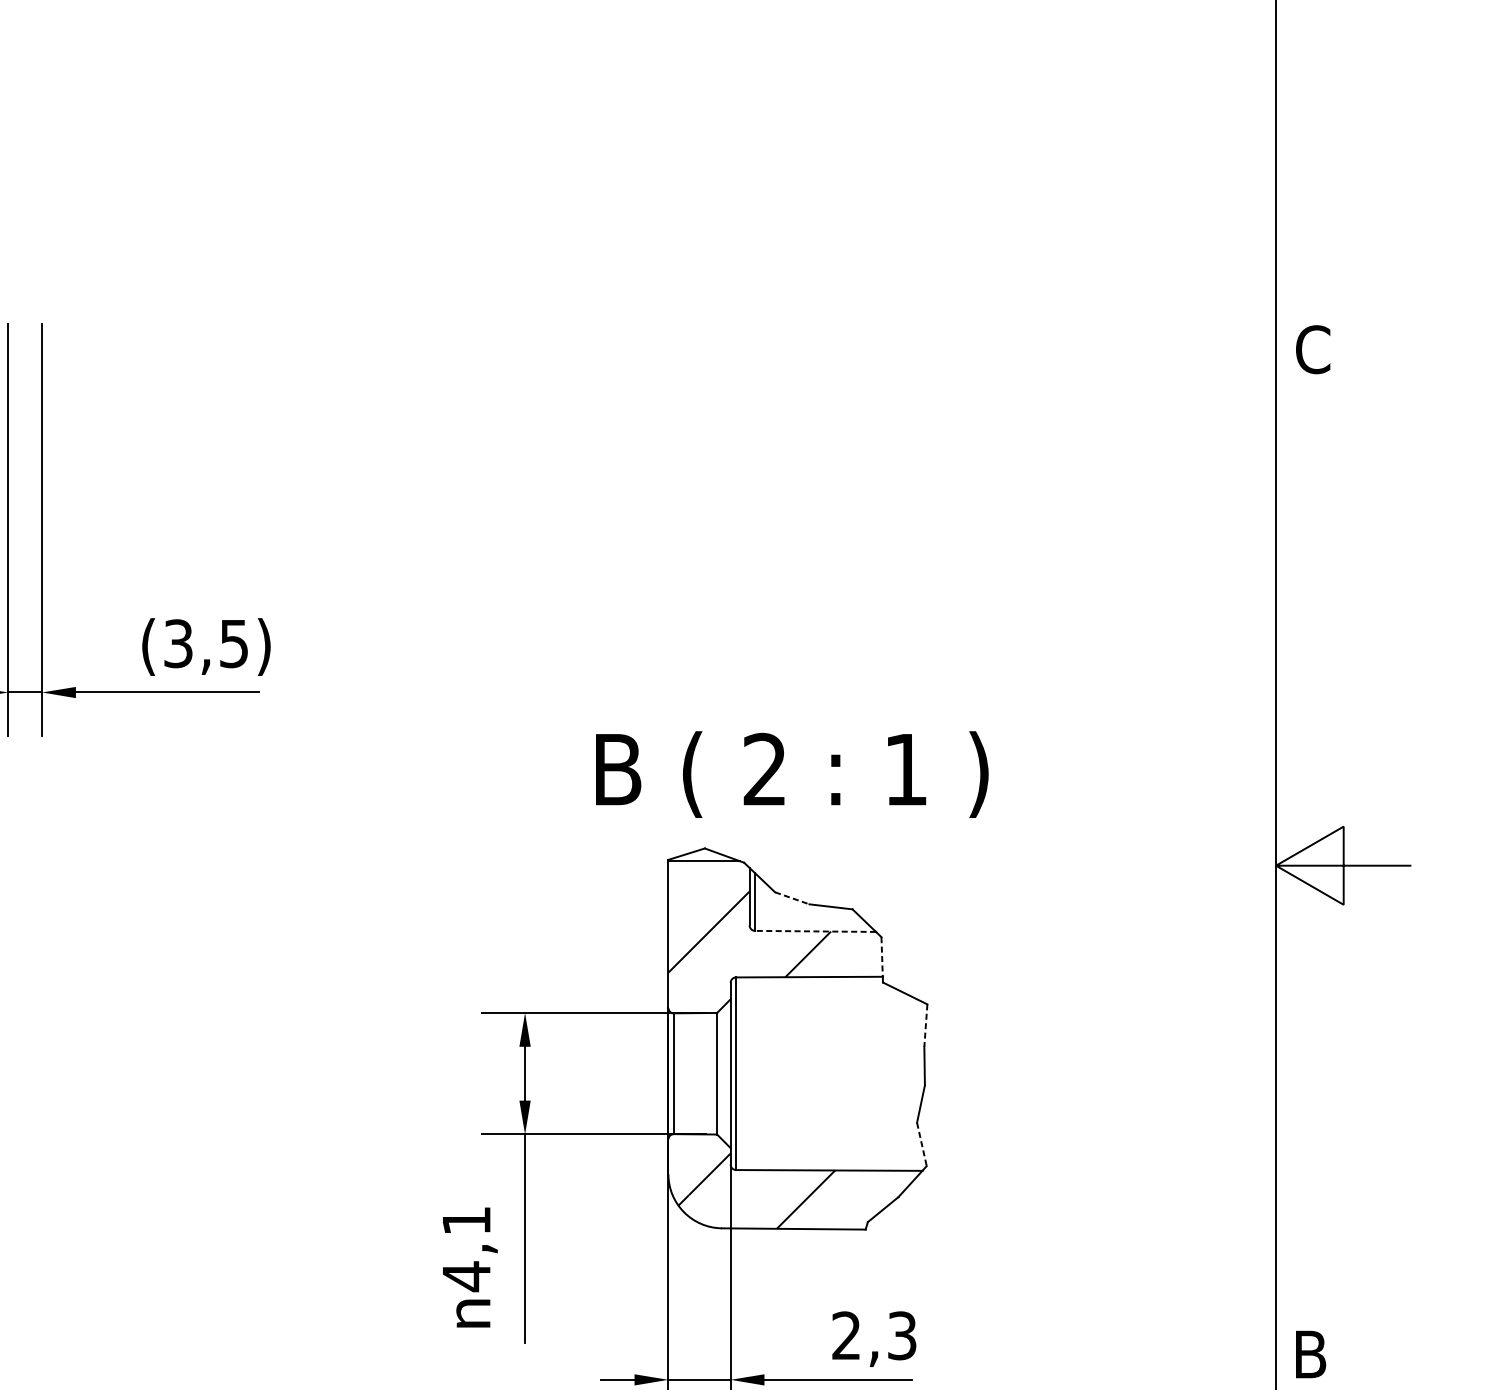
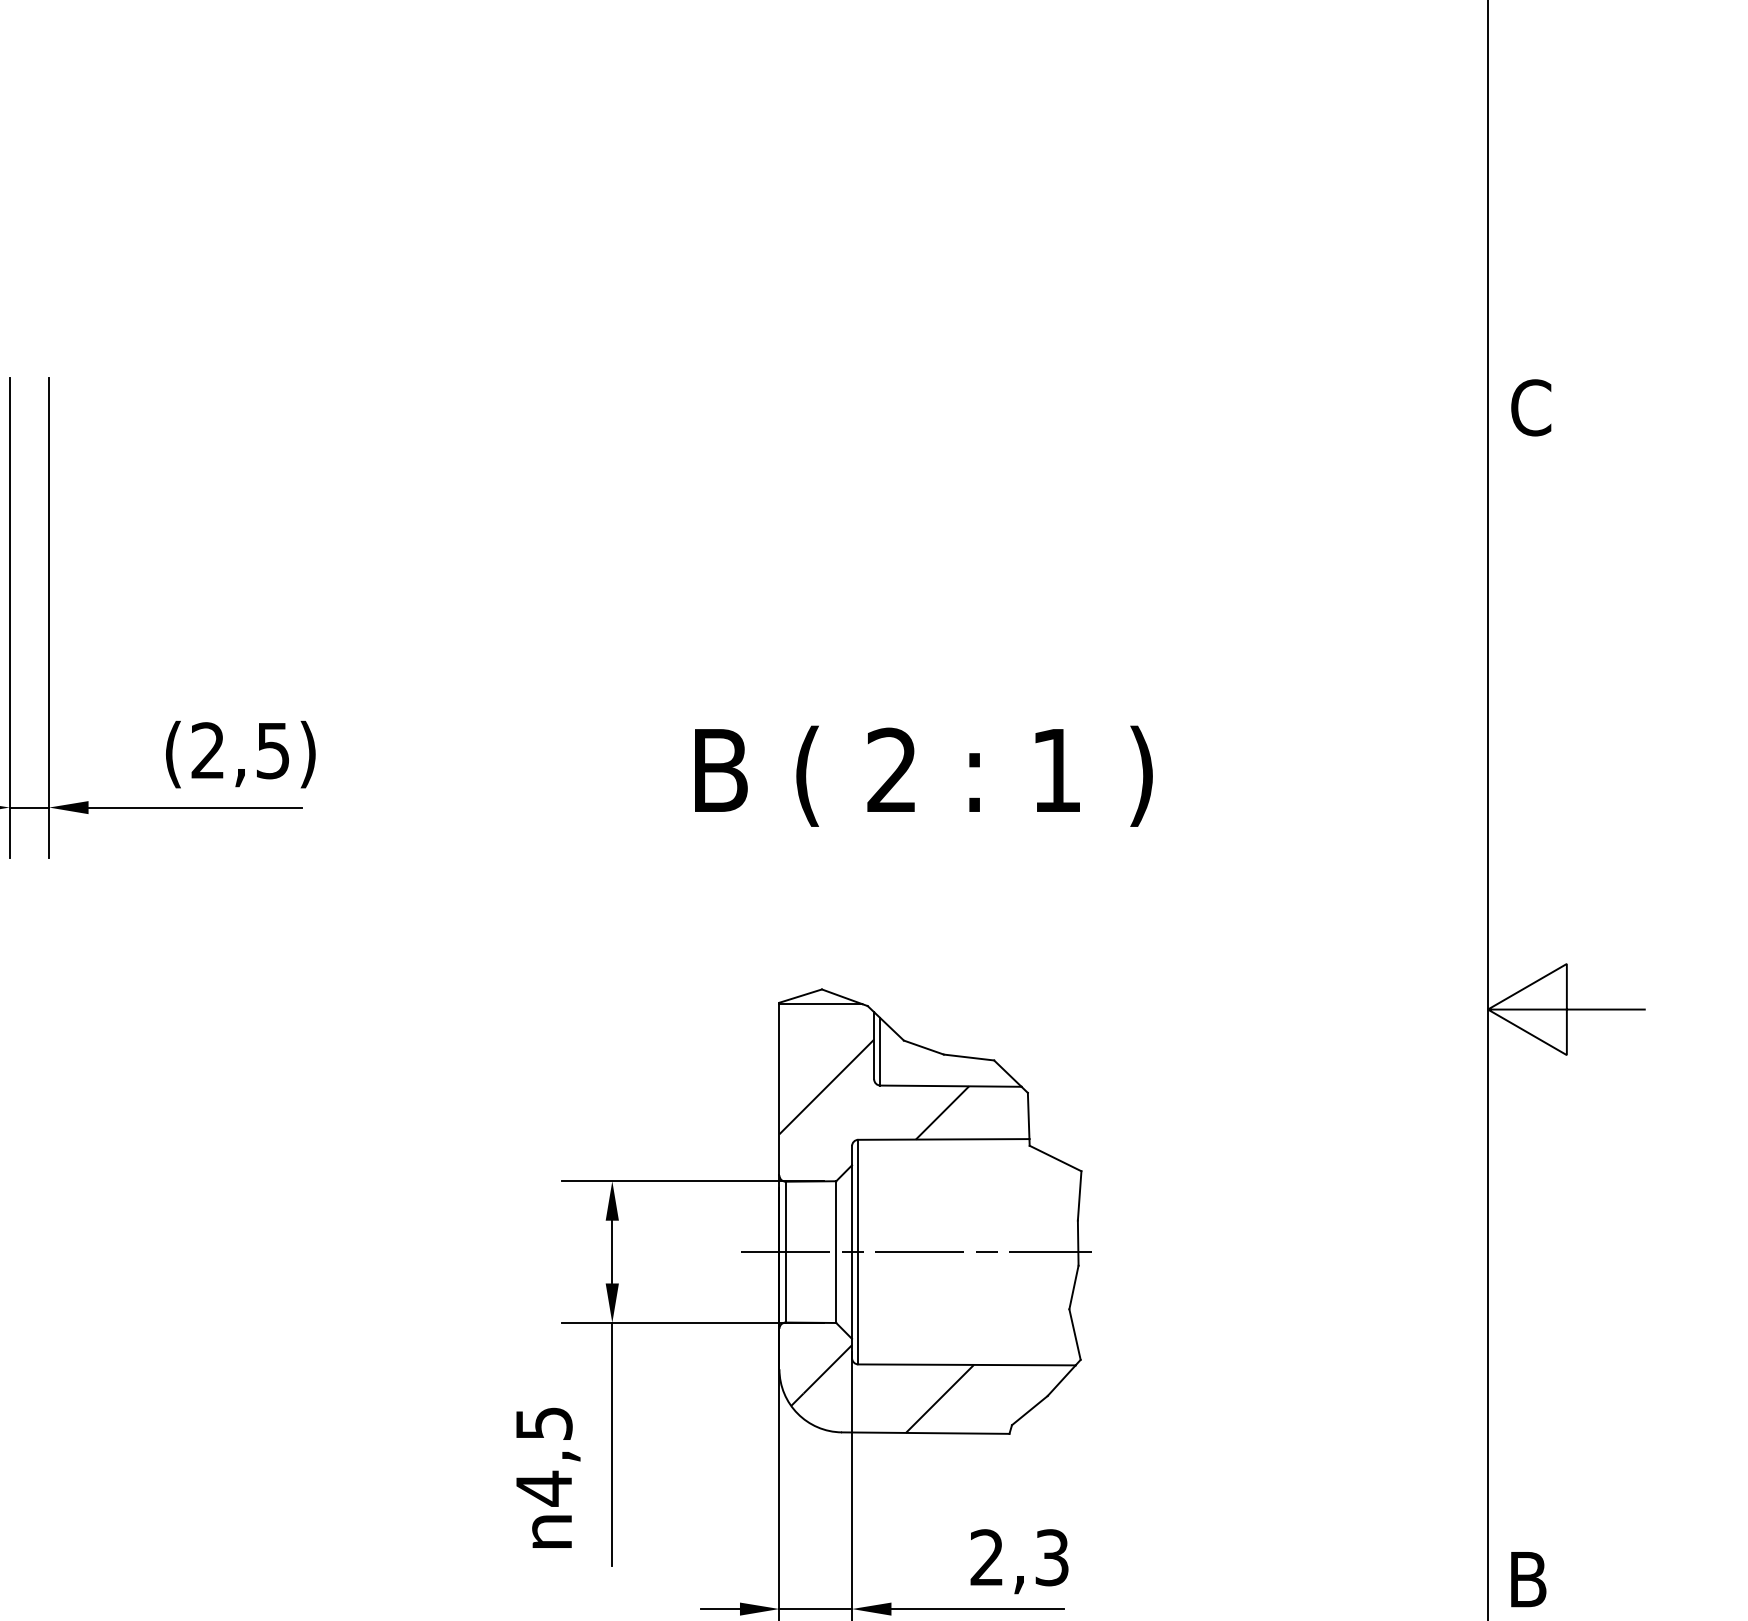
text: (177, 643) -> (207, 750), (3,5) -> (2,5)
text: (791, 773) -> (923, 775), moved
line: (792, 898) -> (924, 1047), dashed -> solid
line: (815, 931) -> (950, 1086), dashed -> solid
line: (881, 957) -> (1028, 1116), dashed -> solid
line: (925, 1025) -> (1079, 1195), dashed -> solid
line: (785, 1074) -> (915, 1252), added
line: (922, 1144) -> (1075, 1334), dashed -> solid
text: (466, 1220) -> (544, 1423), 4,1 -> 4,5

